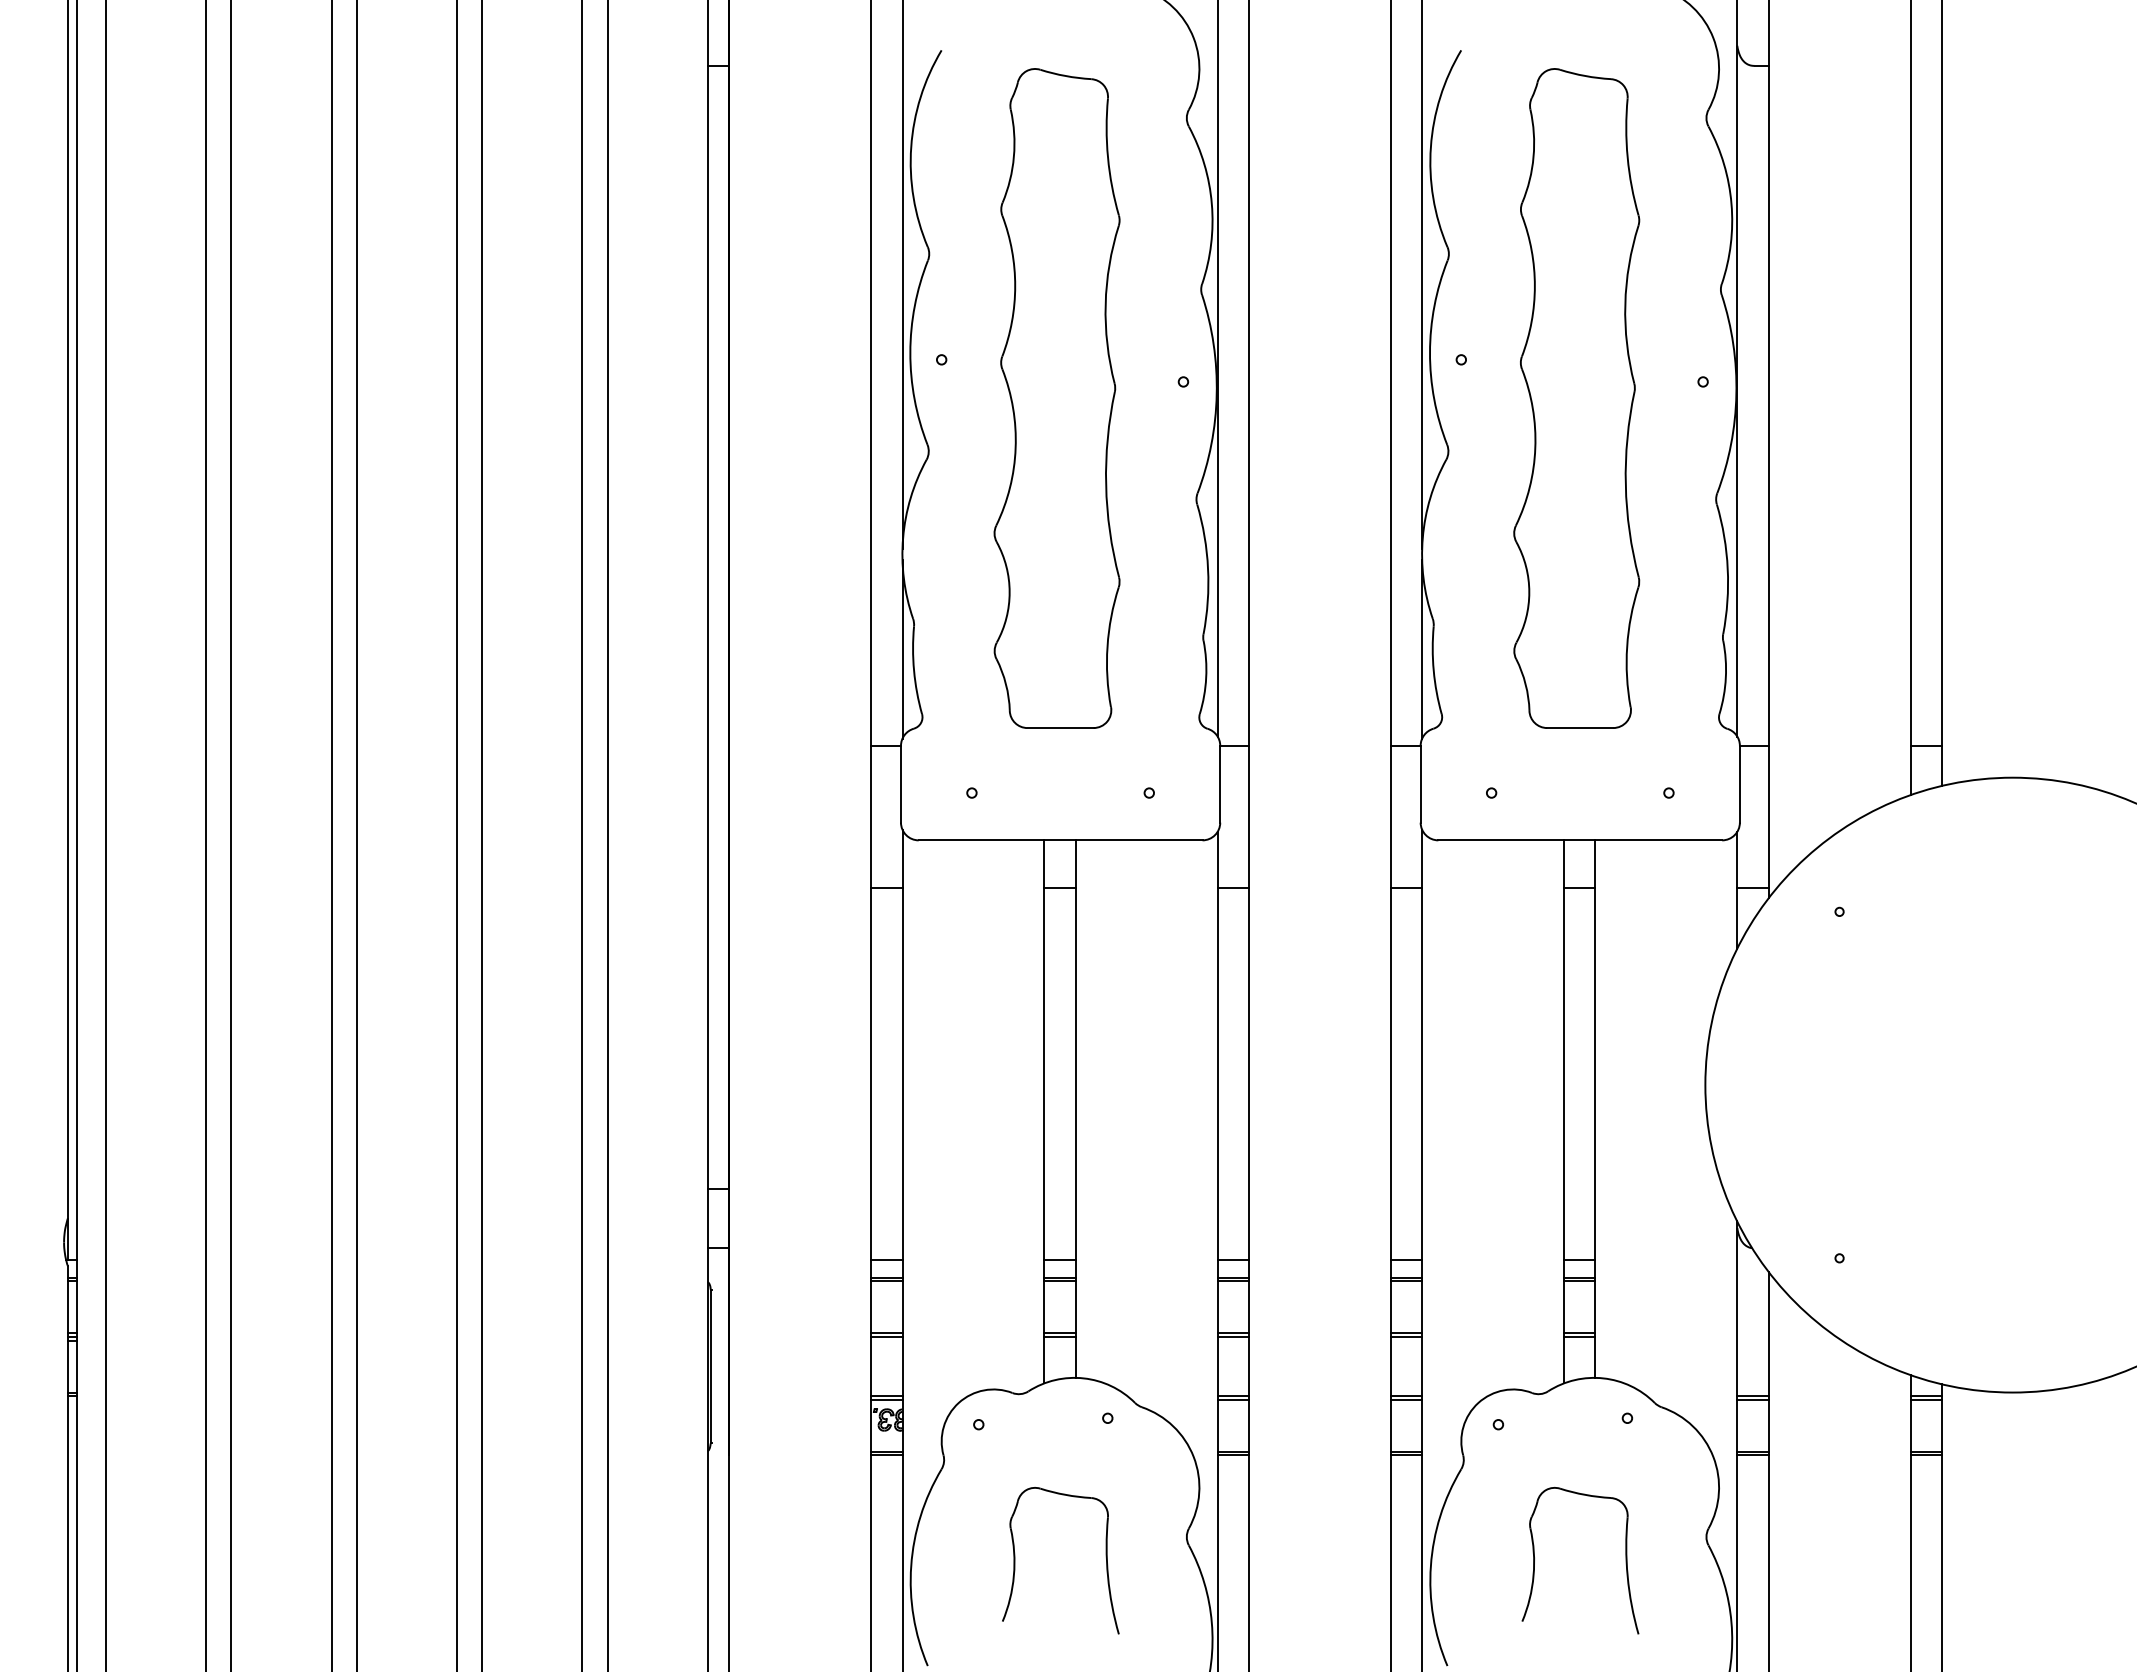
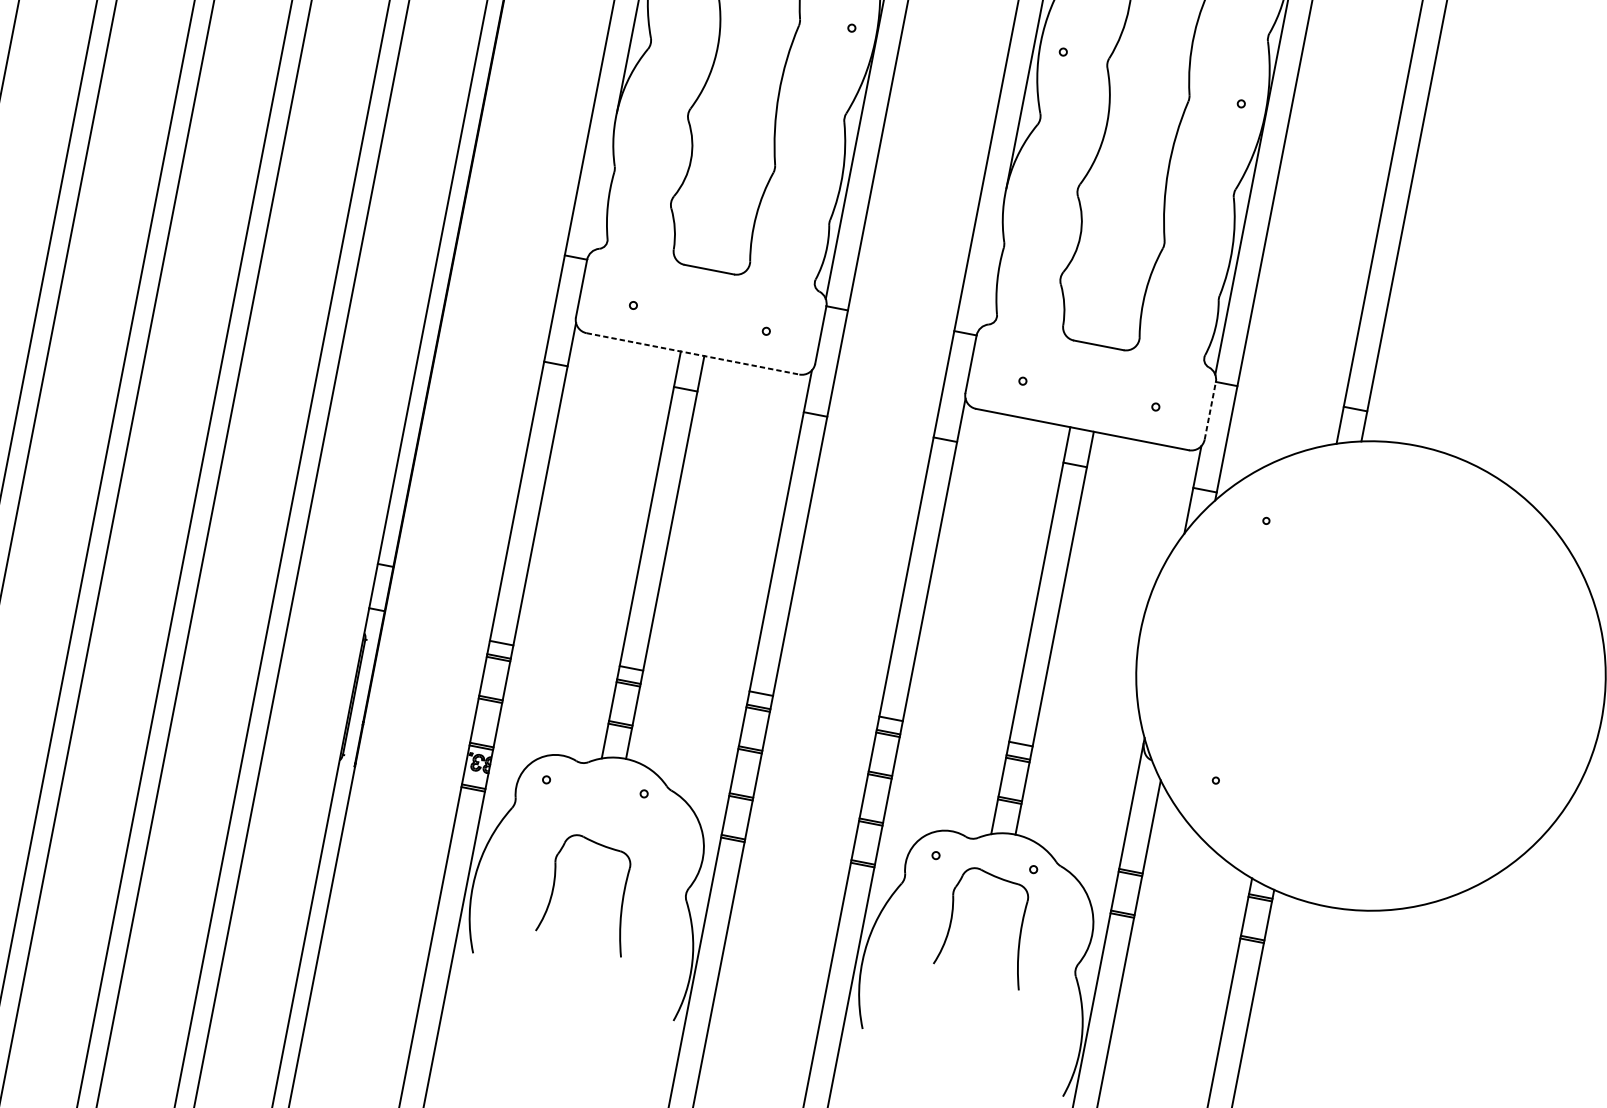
line: (902, 649) -> (602, 187), removed
line: (1422, 649) -> (992, 263), removed
line: (1739, 783) -> (1210, 410), solid -> dashed
line: (1060, 840) -> (692, 353), solid -> dashed
part: (1625, 1560) -> (1019, 933), moved

